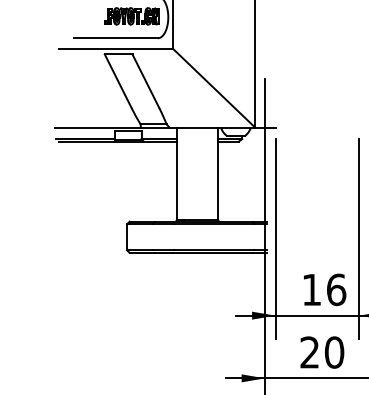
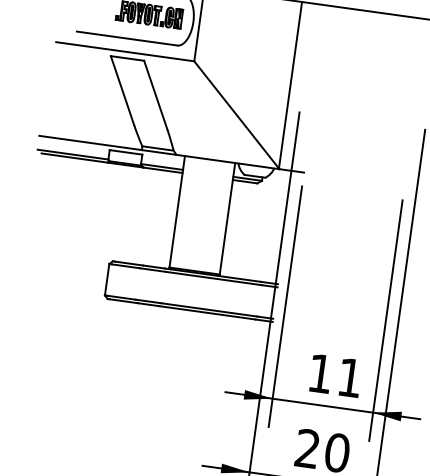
text: (336, 289) -> (350, 377), 16 -> 11

